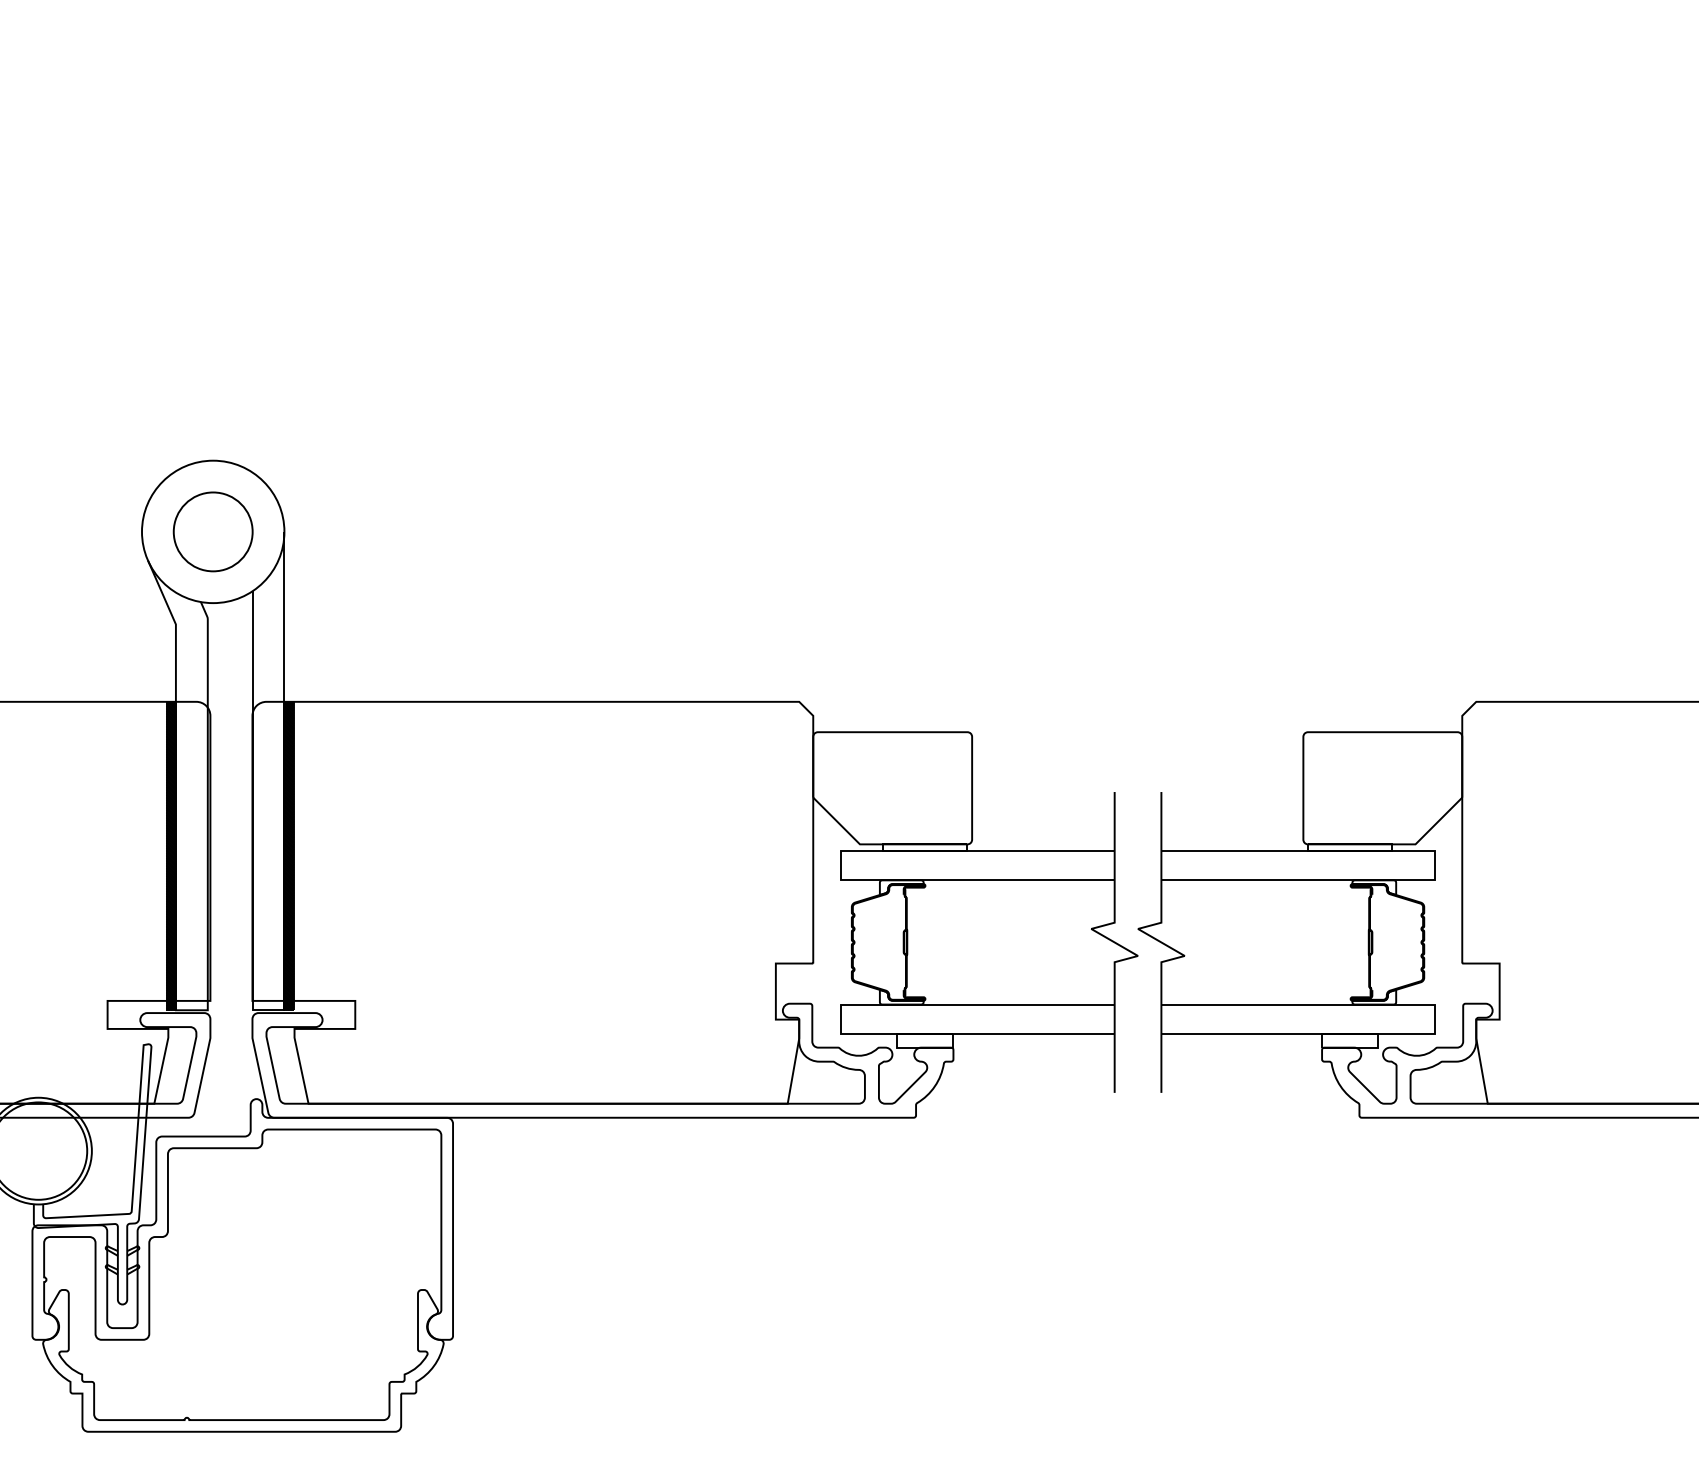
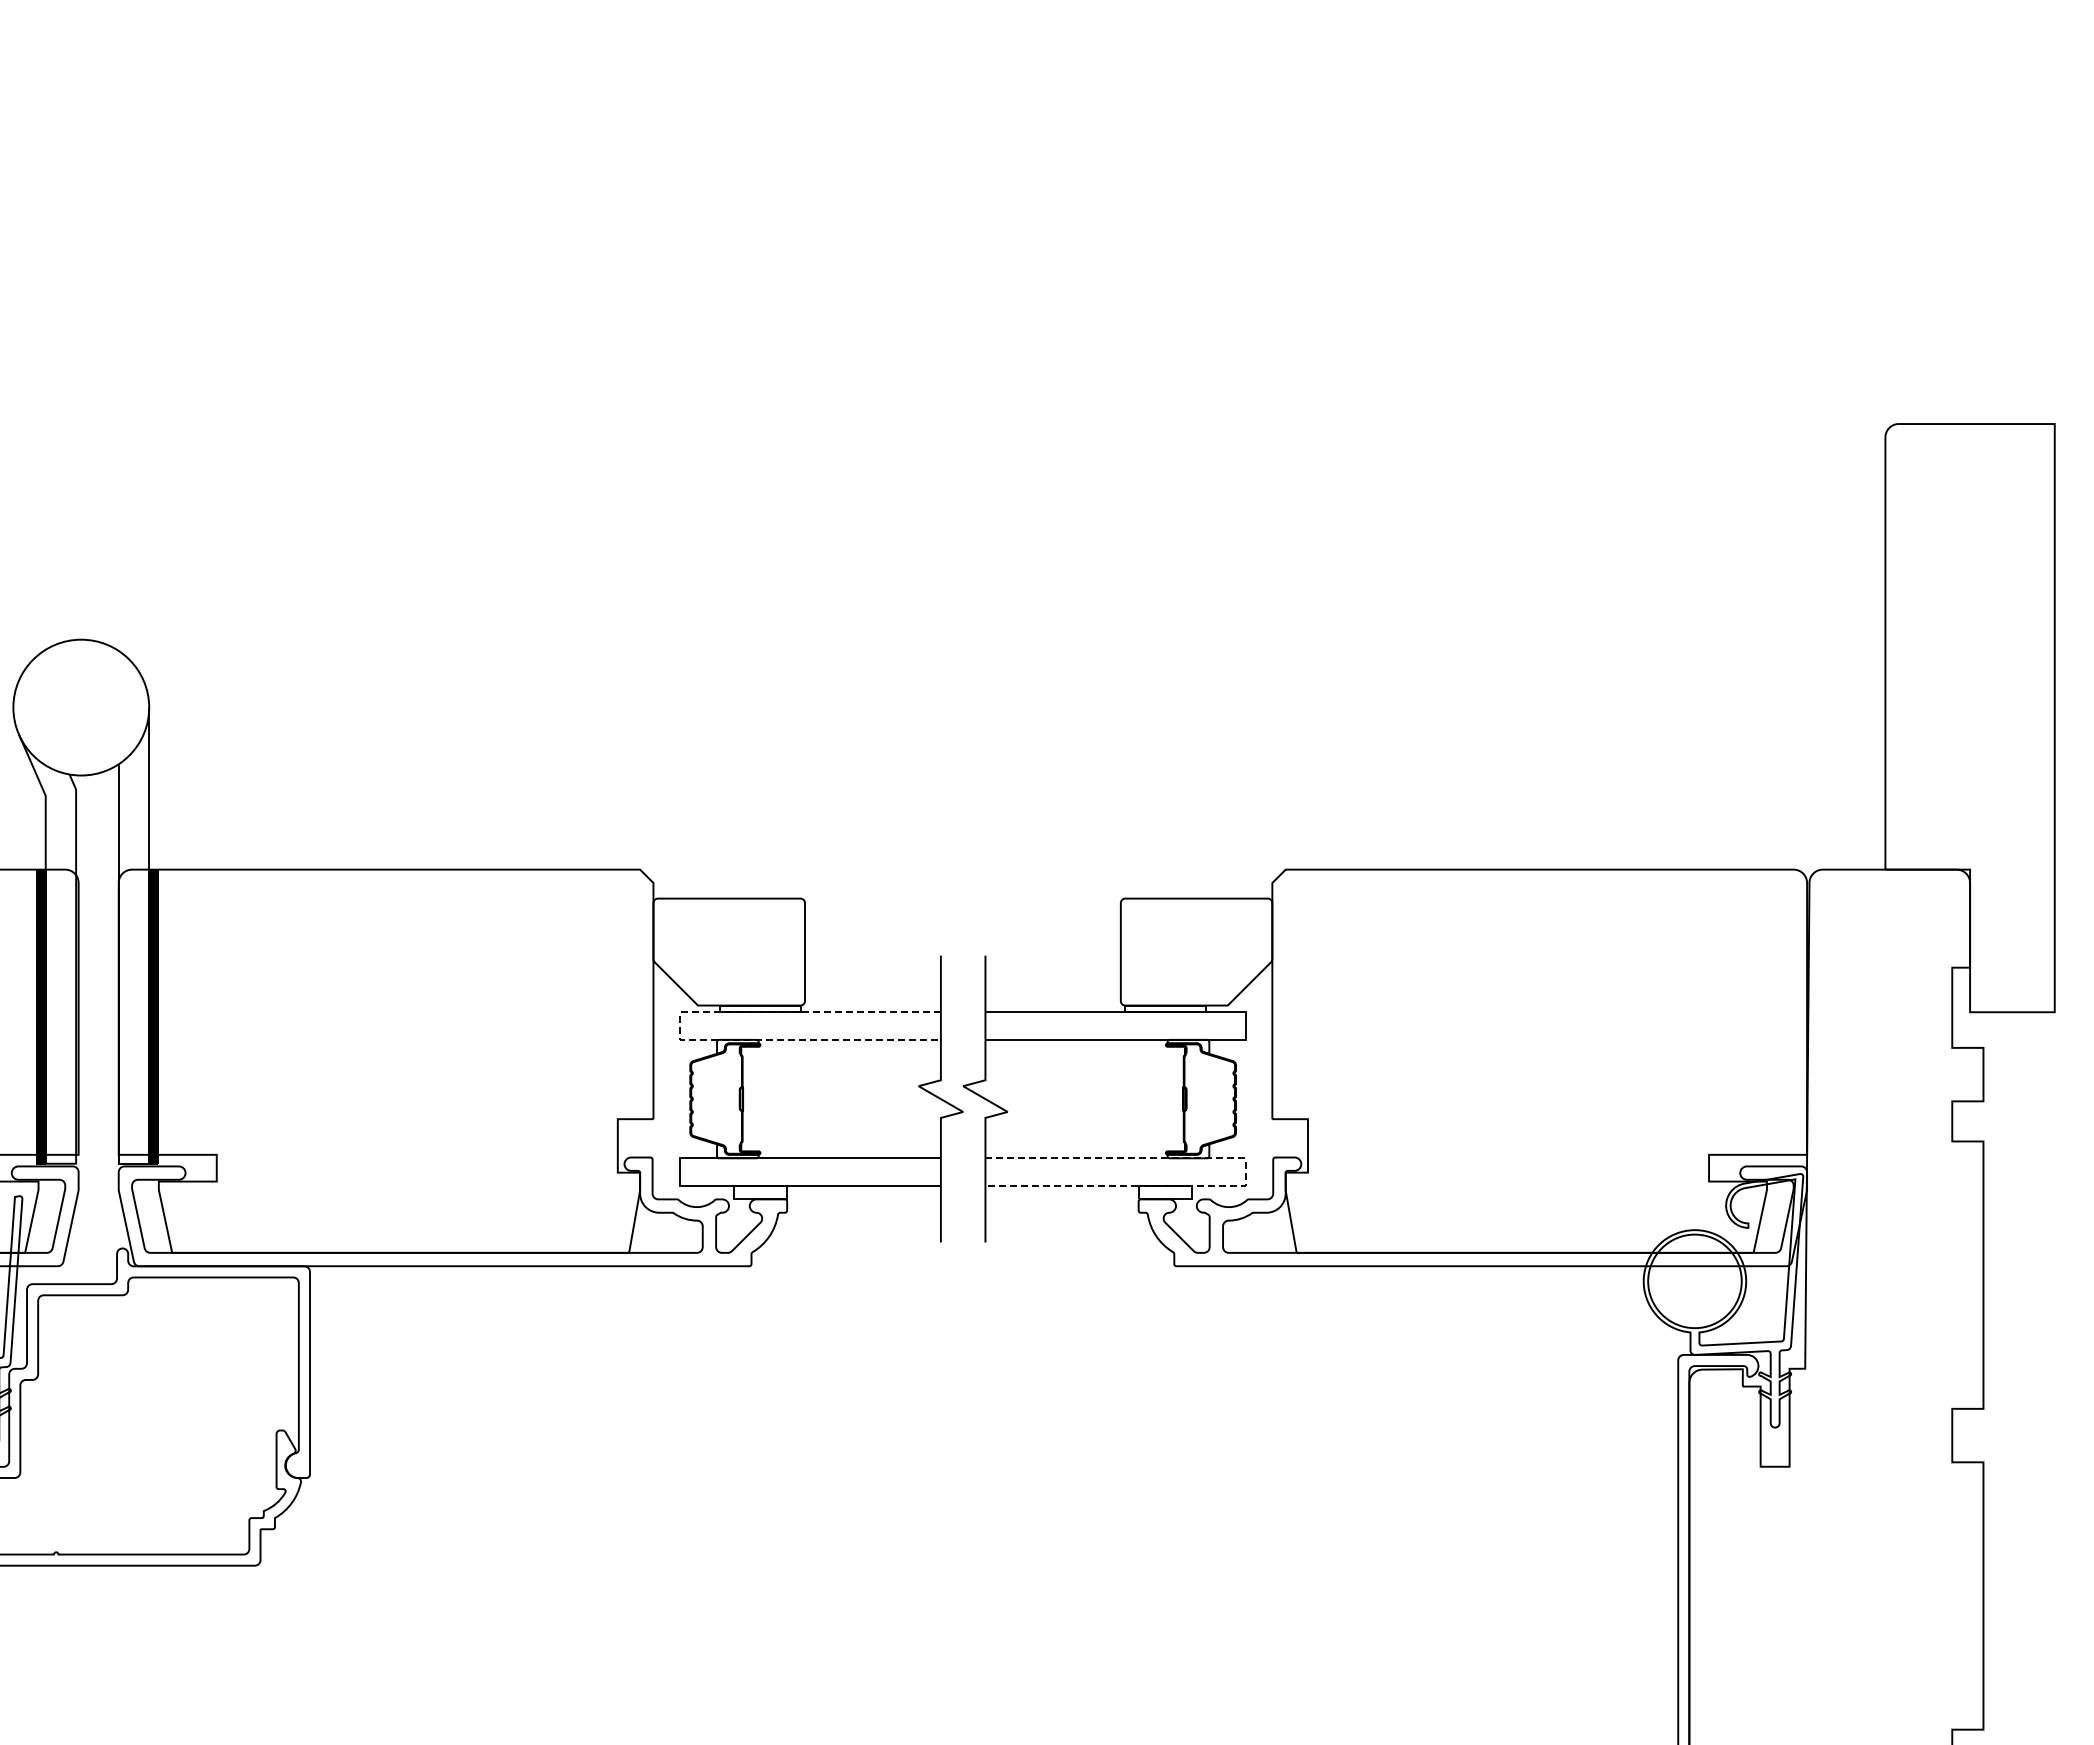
circle: (212, 531) -> (80, 707), removed
line: (841, 866) -> (680, 1026), solid -> dashed
line: (1435, 1019) -> (1246, 1172), solid -> dashed

